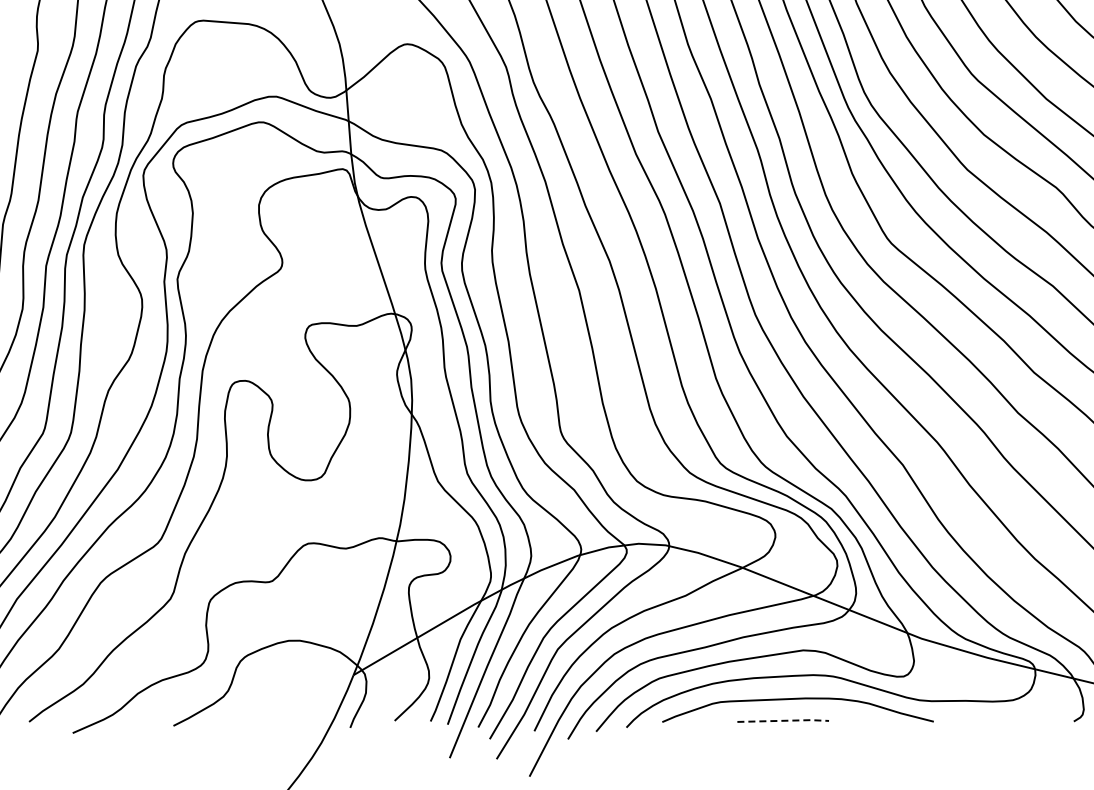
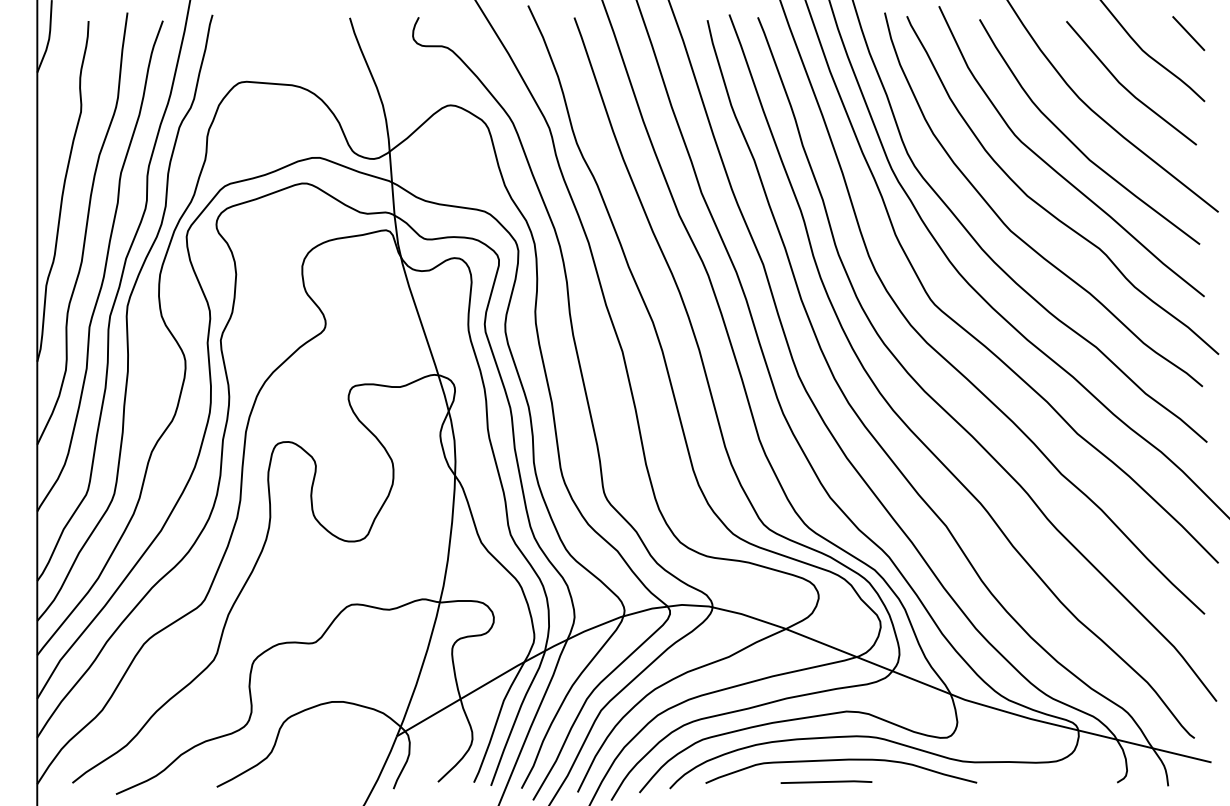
line: (784, 720) -> (827, 781), dashed -> solid

